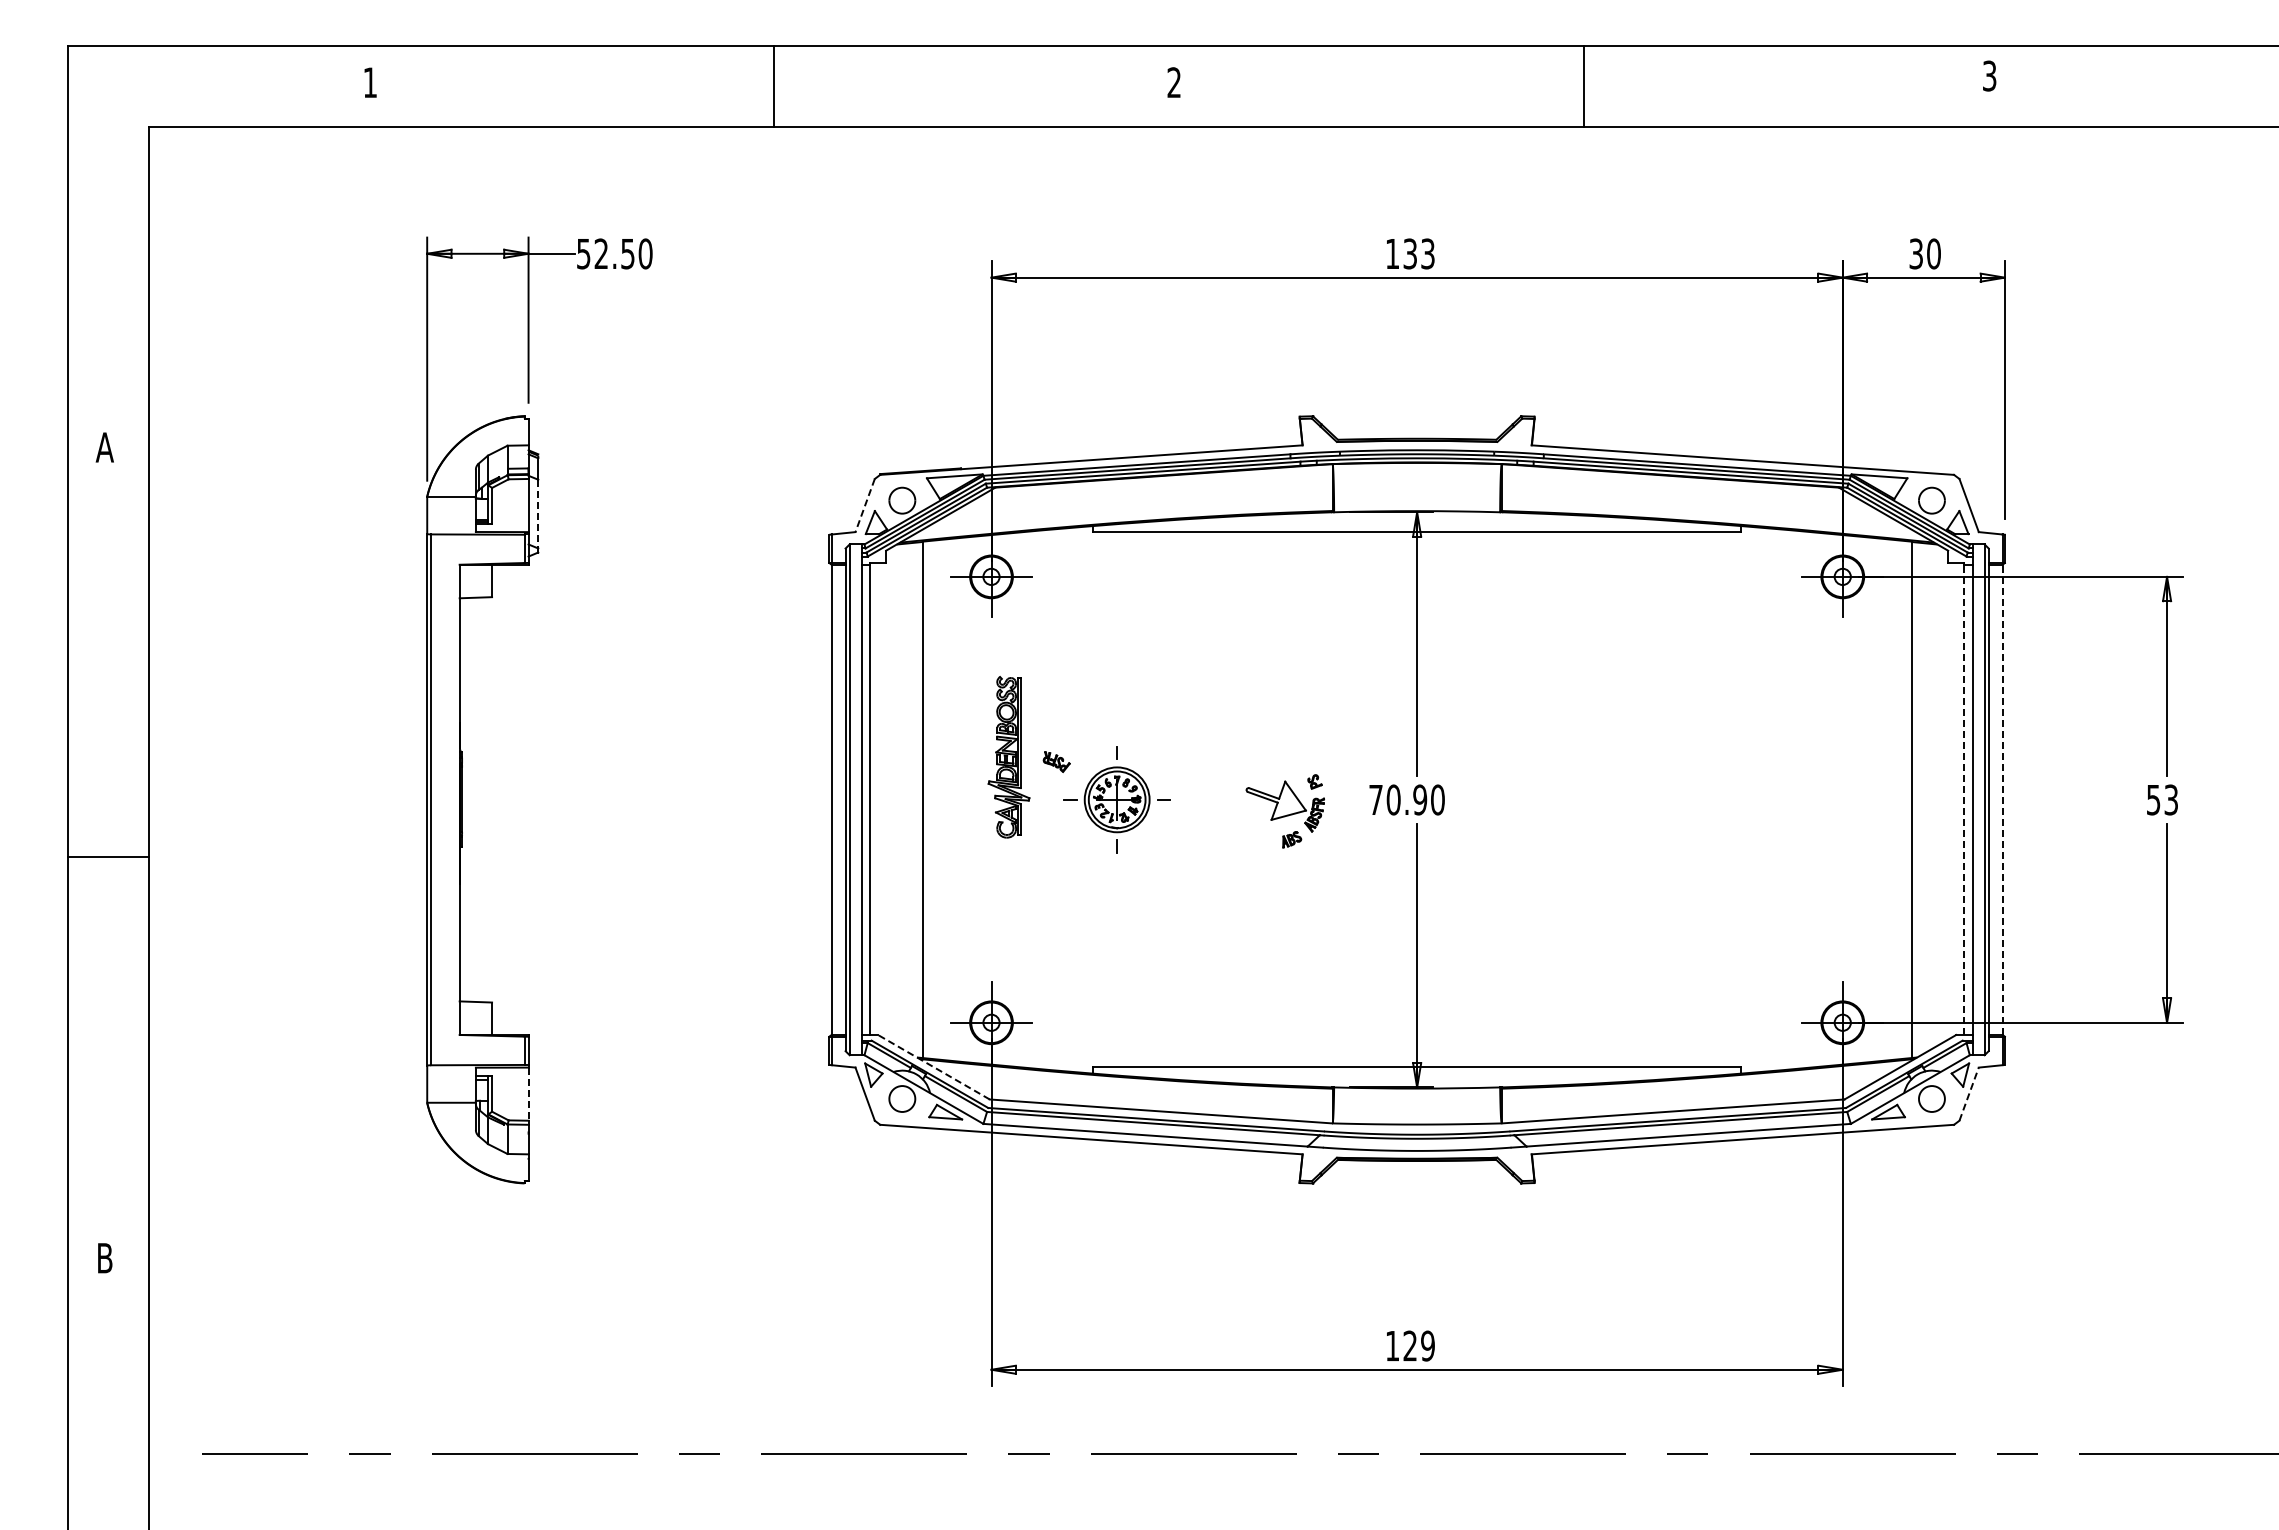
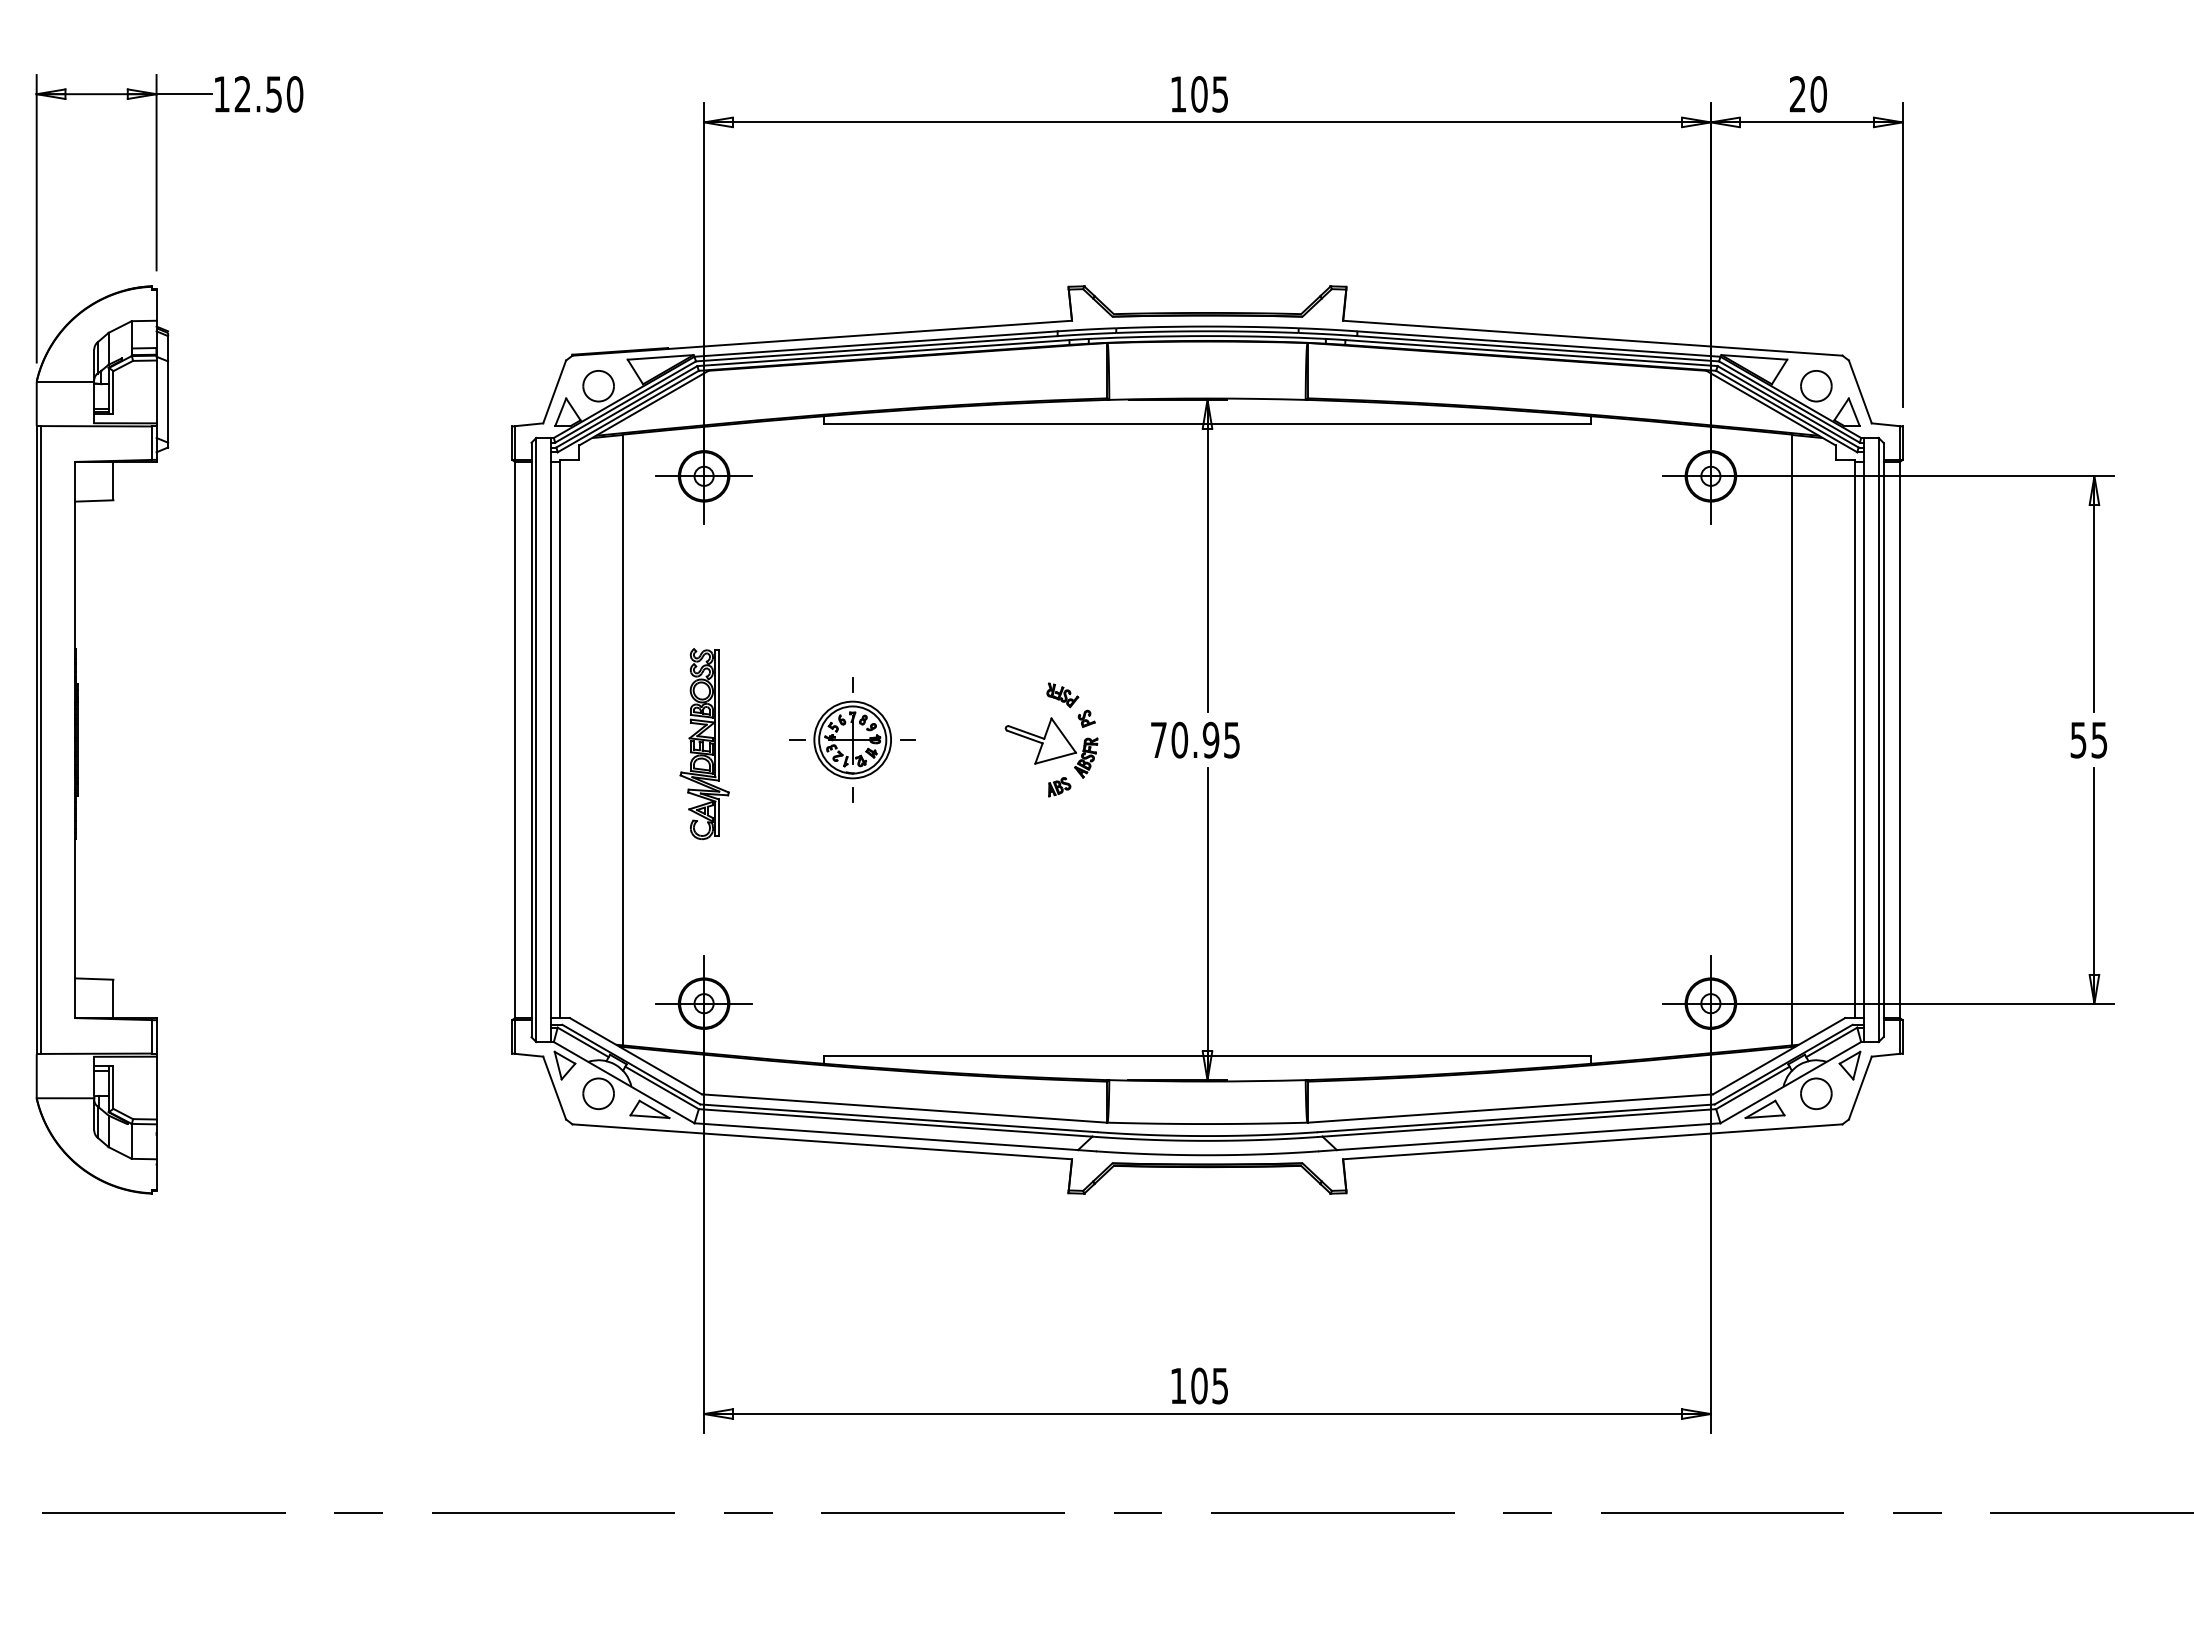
text: (1418, 253) -> (1209, 93), 133 -> 105
text: (1915, 253) -> (1796, 93), 30 -> 20
text: (583, 254) -> (221, 95), 52.50 -> 12.50
line: (864, 506) -> (553, 393), dashed -> solid
line: (538, 514) -> (168, 402), dashed -> solid
part: (1008, 757) -> (704, 744), moved
part: (1056, 761) -> (1062, 694), moved
text: (1437, 799) -> (1231, 739), 70.90 -> 70.95
line: (1964, 799) -> (1854, 739), dashed -> solid
line: (2002, 799) -> (1899, 739), dashed -> solid
text: (2171, 799) -> (2099, 739), 53 -> 55
line: (933, 1066) -> (635, 1055), dashed -> solid
line: (1969, 1093) -> (1860, 1087), dashed -> solid
line: (528, 1094) -> (156, 1088), dashed -> solid
text: (1418, 1345) -> (1209, 1385), 129 -> 105

